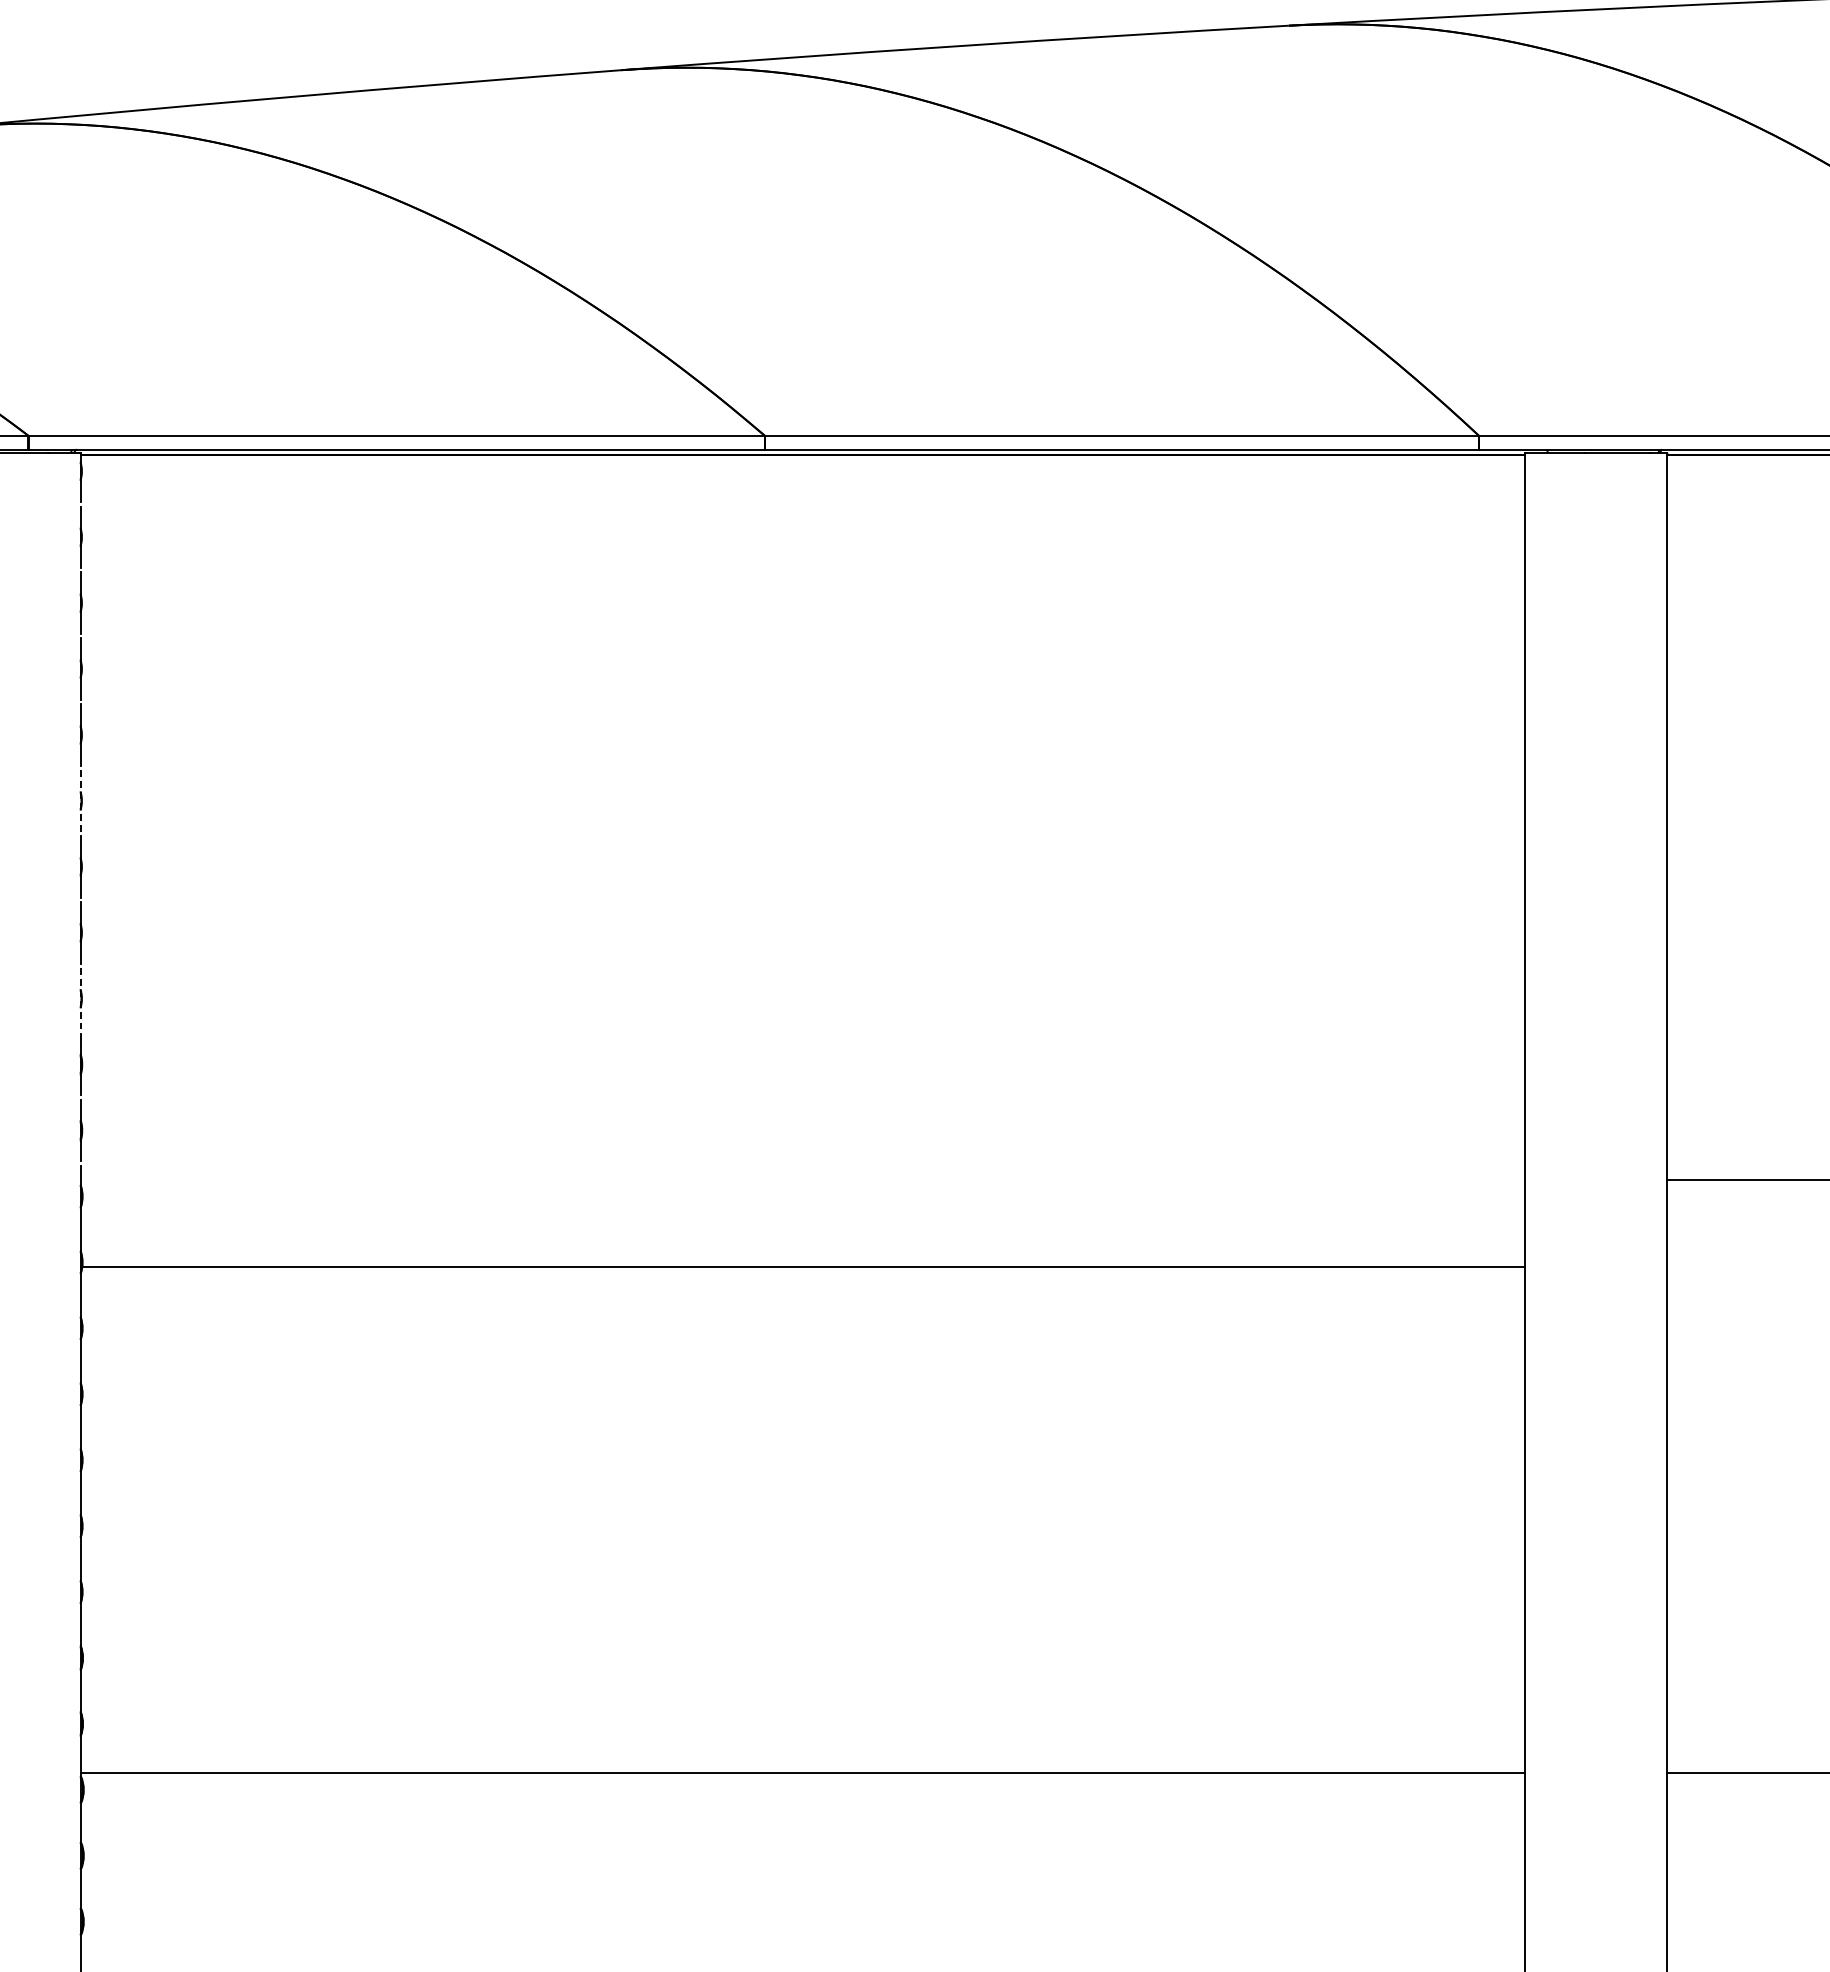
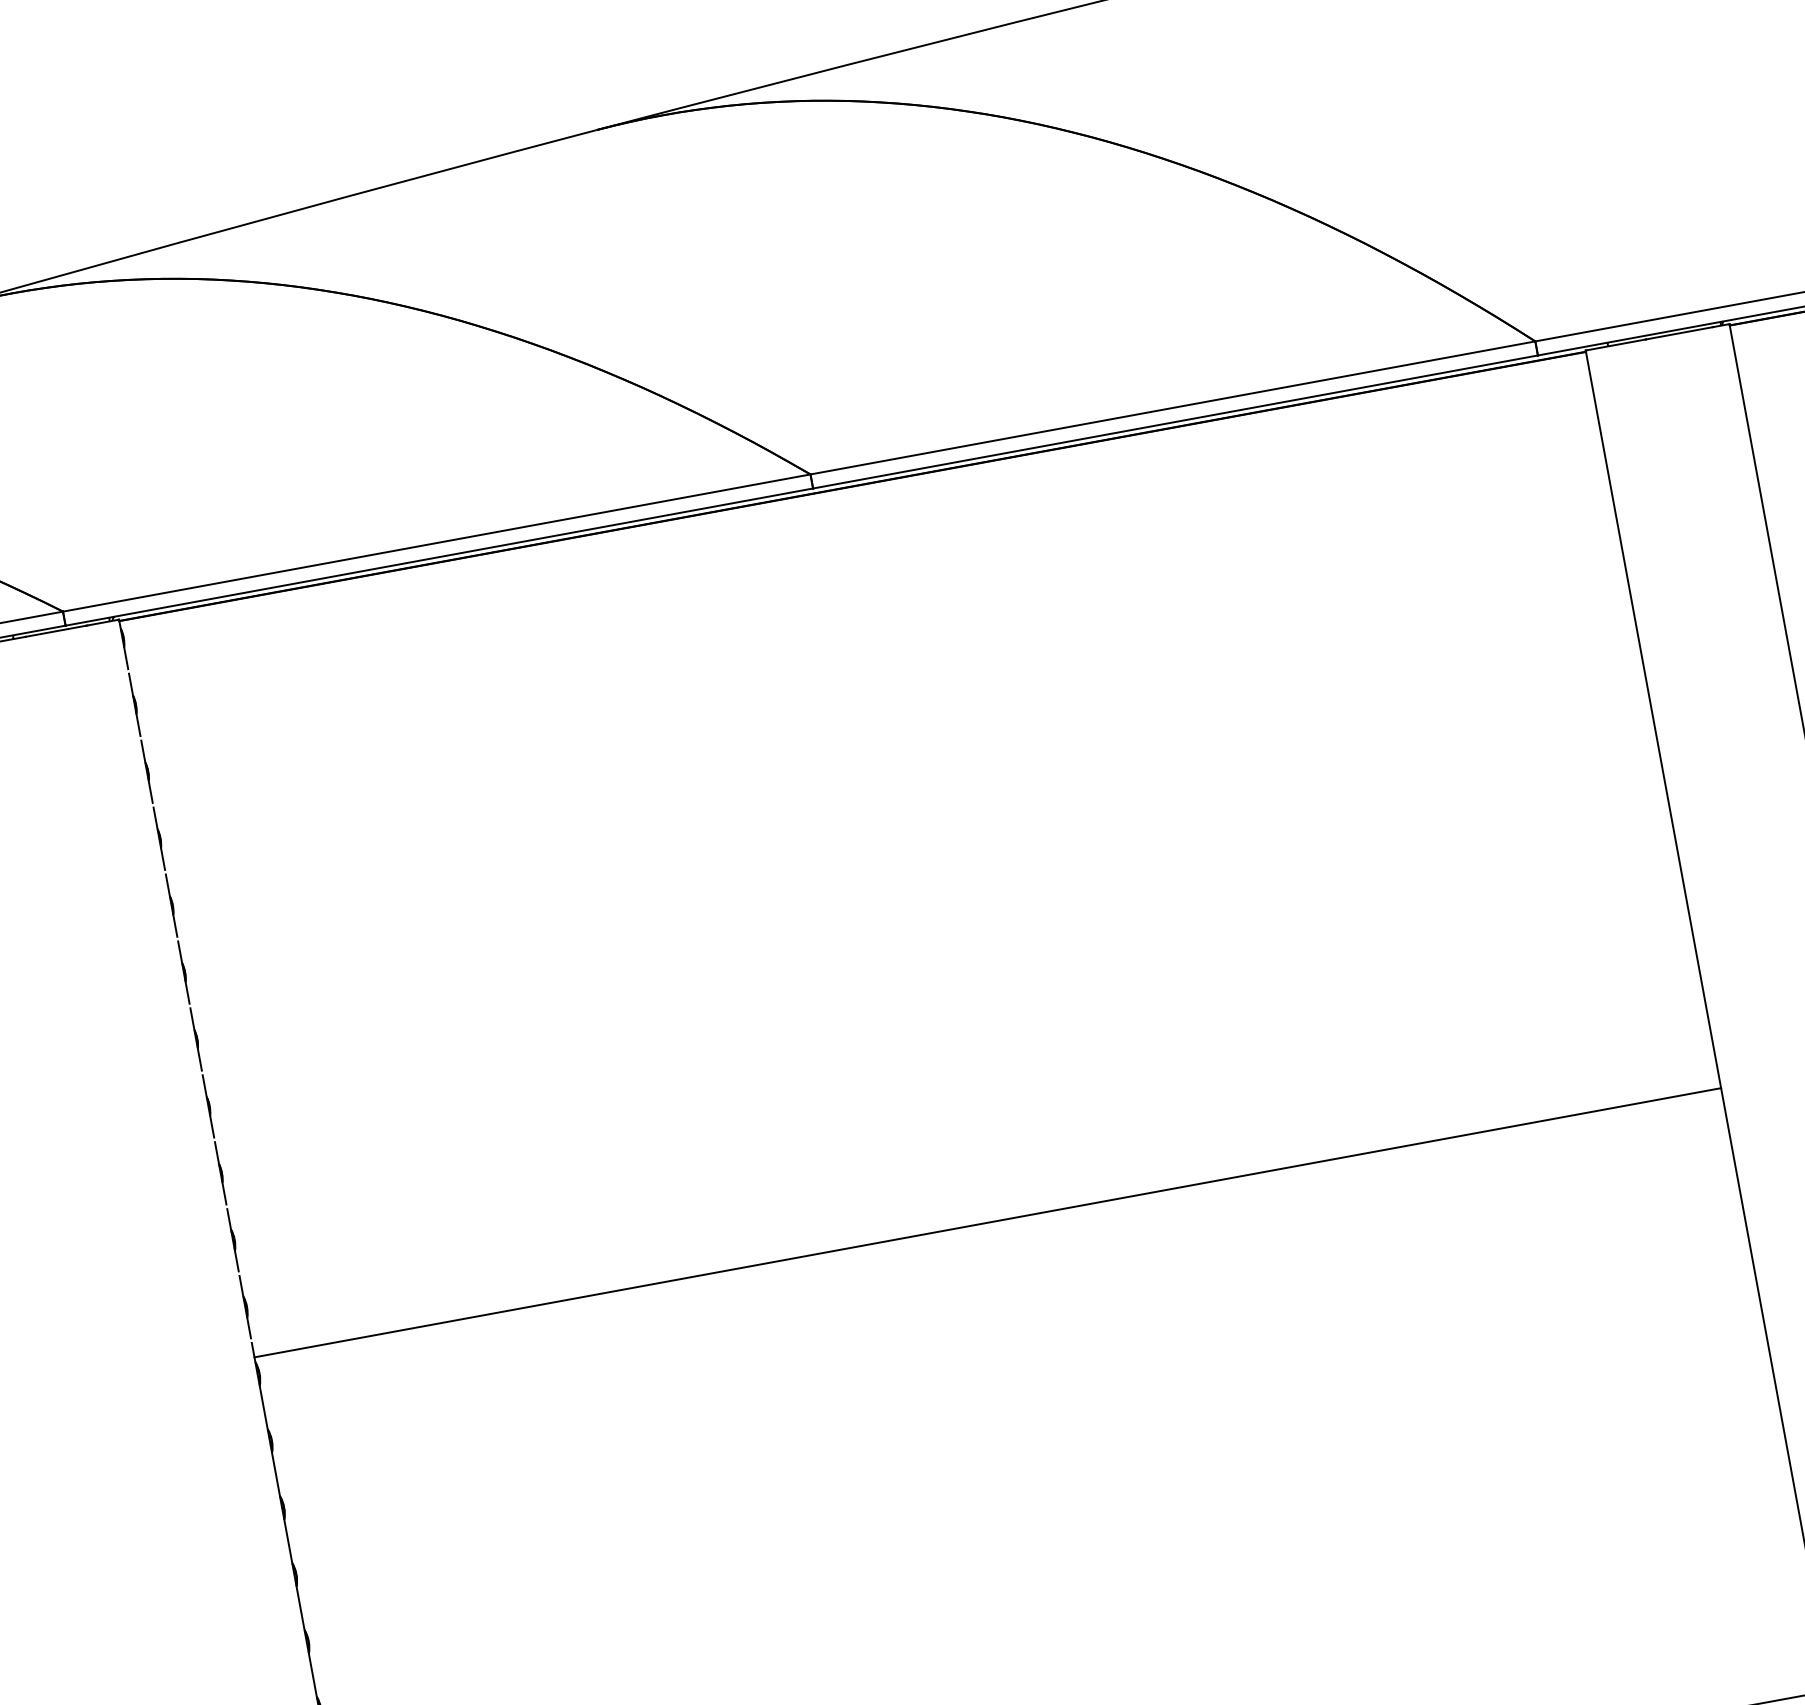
line: (80, 800) -> (183, 972), dashed -> solid
line: (80, 998) -> (220, 1173), dashed -> solid
line: (802, 1267) -> (987, 1223), moved

